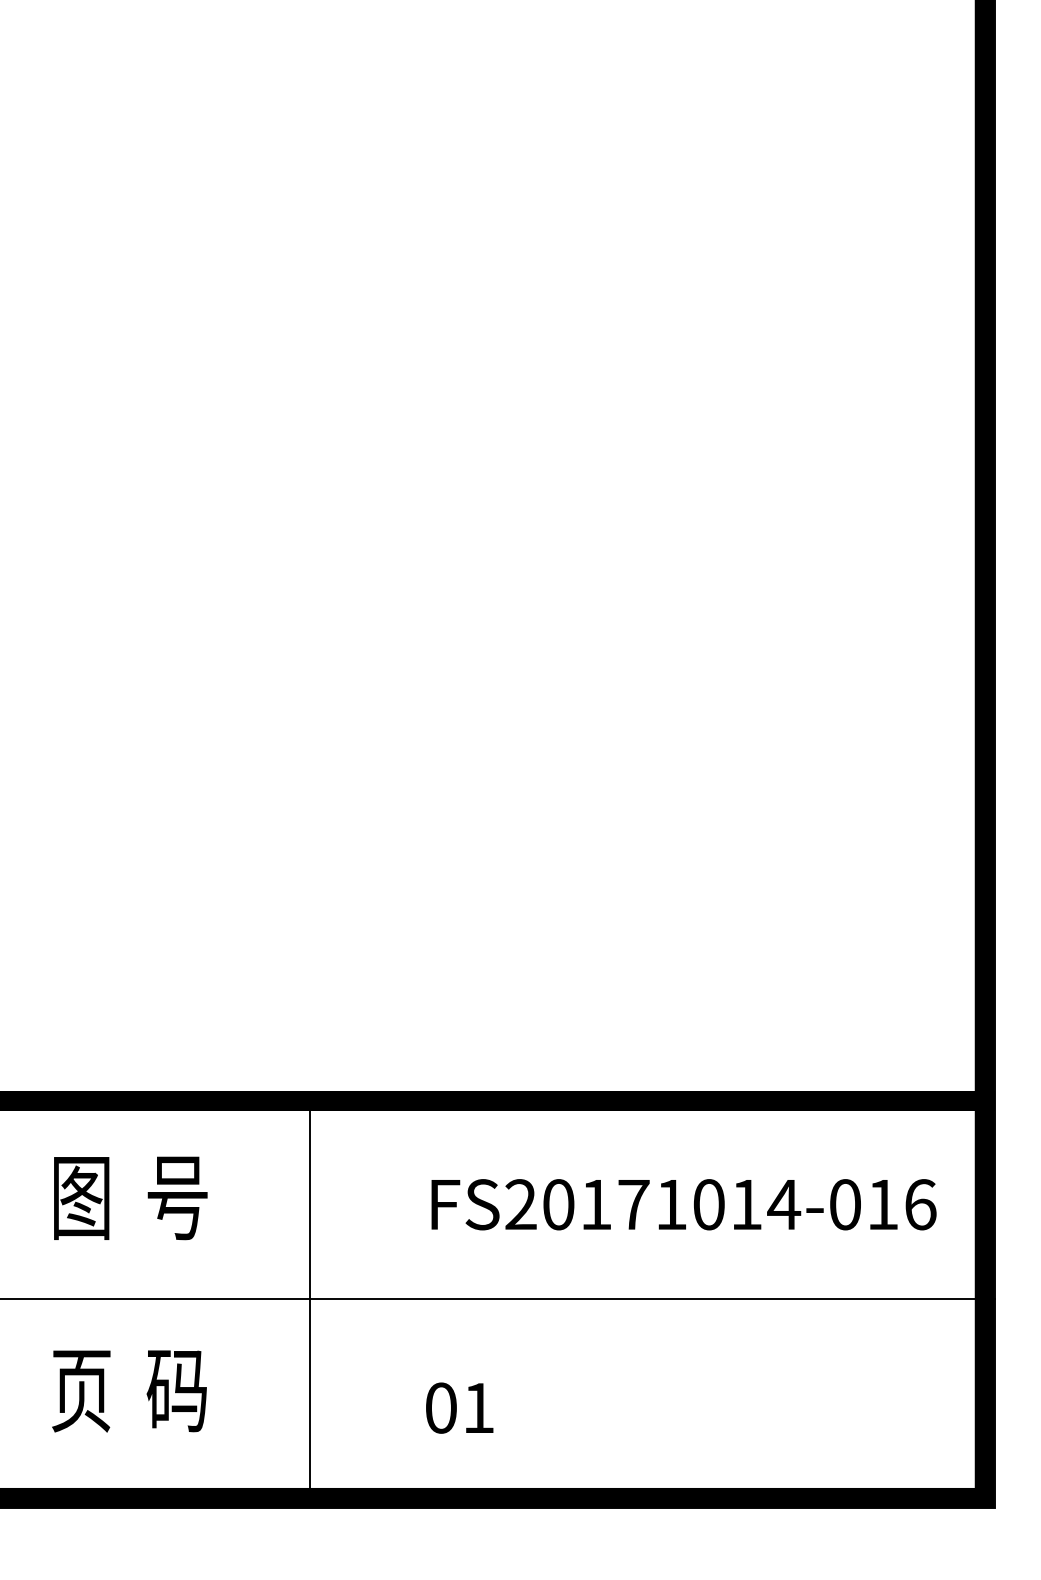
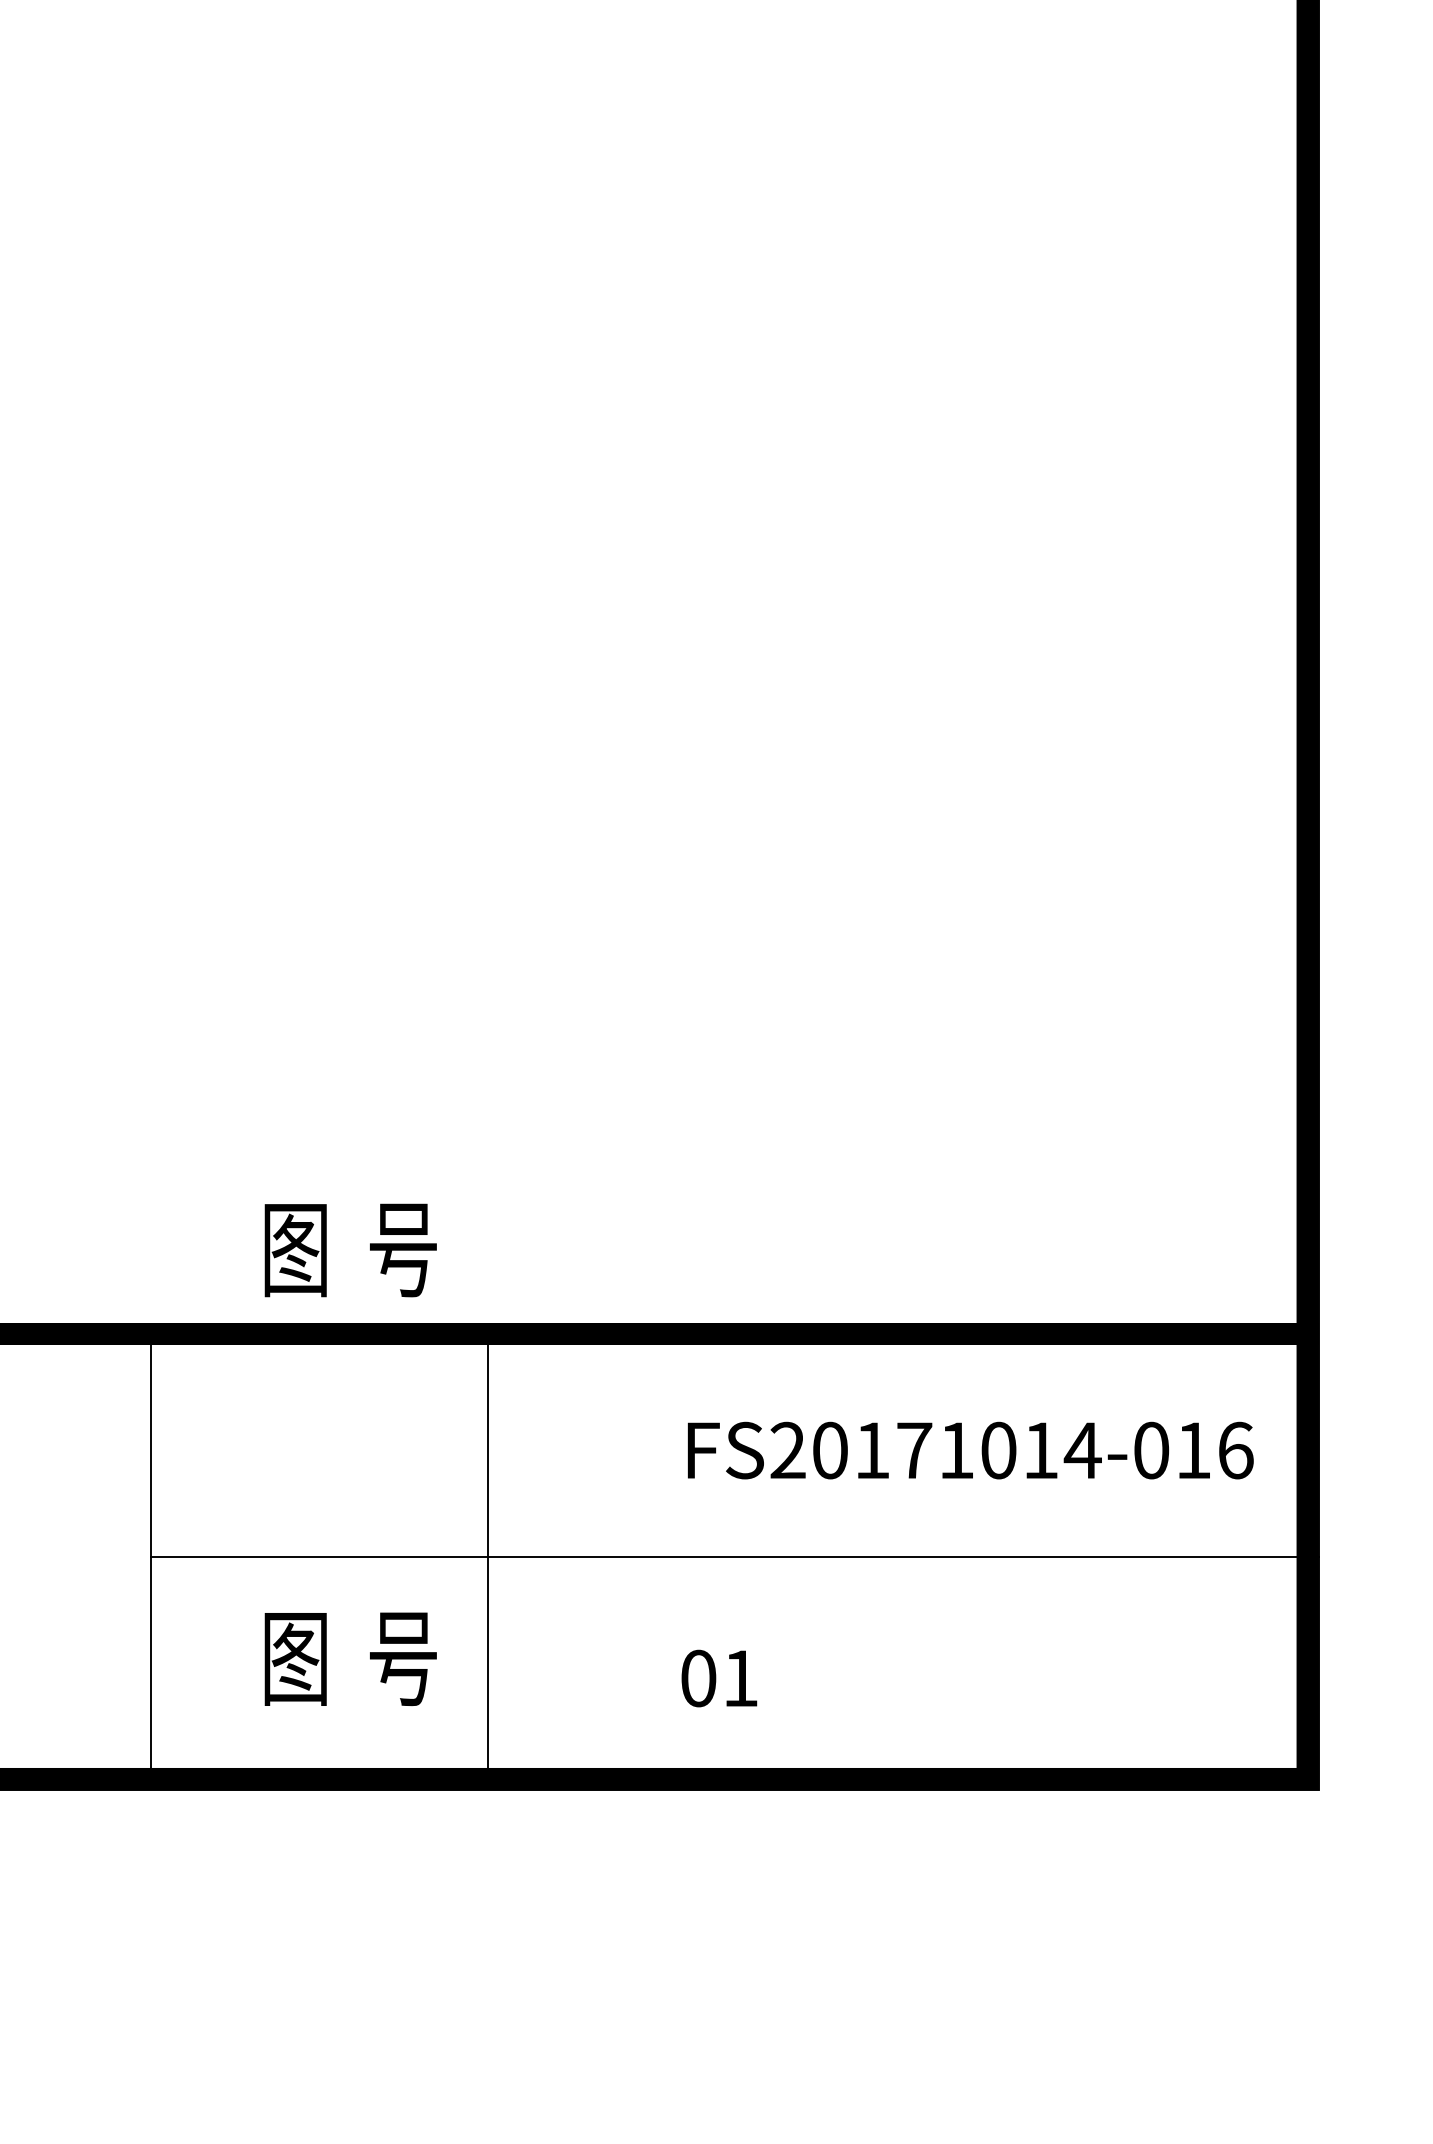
text: (130, 1198) -> (350, 1250), moved
line: (309, 1299) -> (488, 1556), moved
text: (129, 1391) -> (349, 1659), 页  码 -> 图  号

